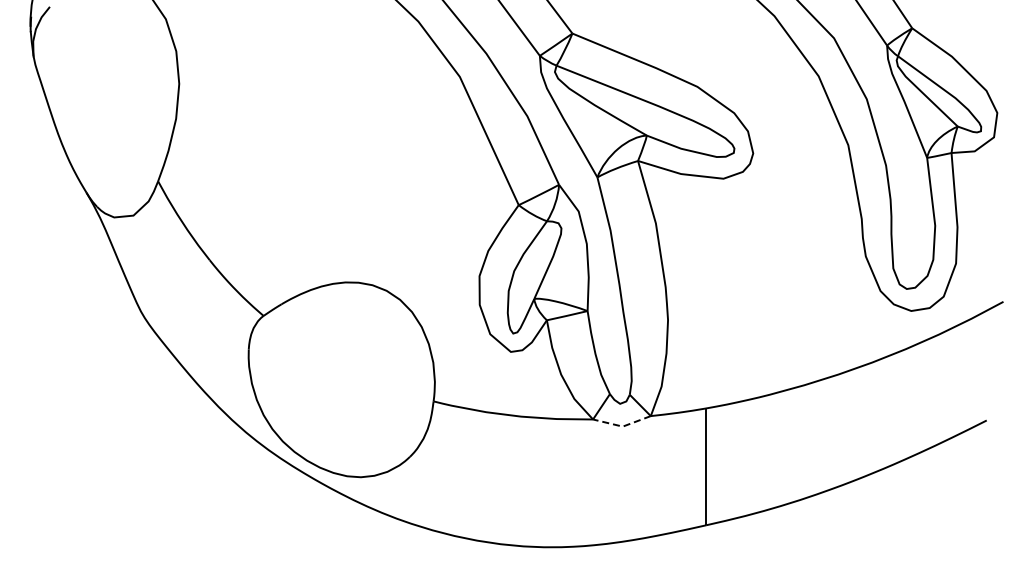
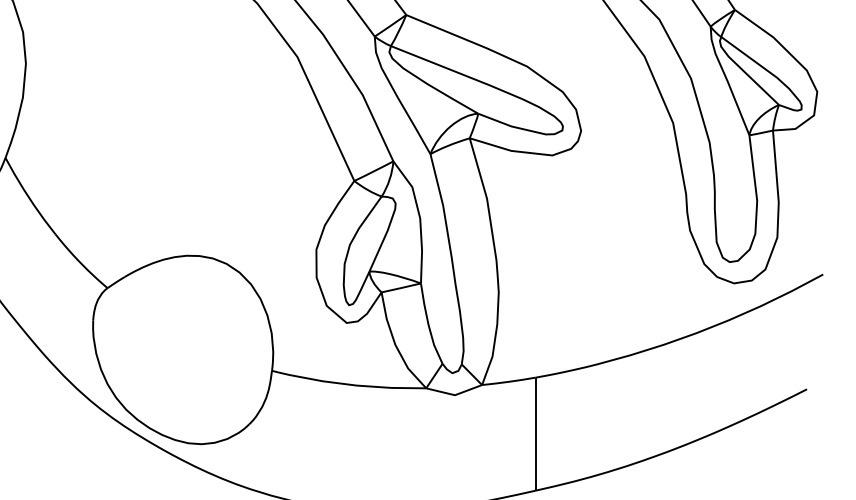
line: (622, 426) -> (454, 395), dashed -> solid

